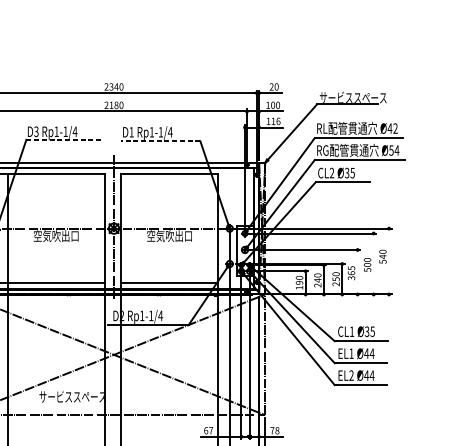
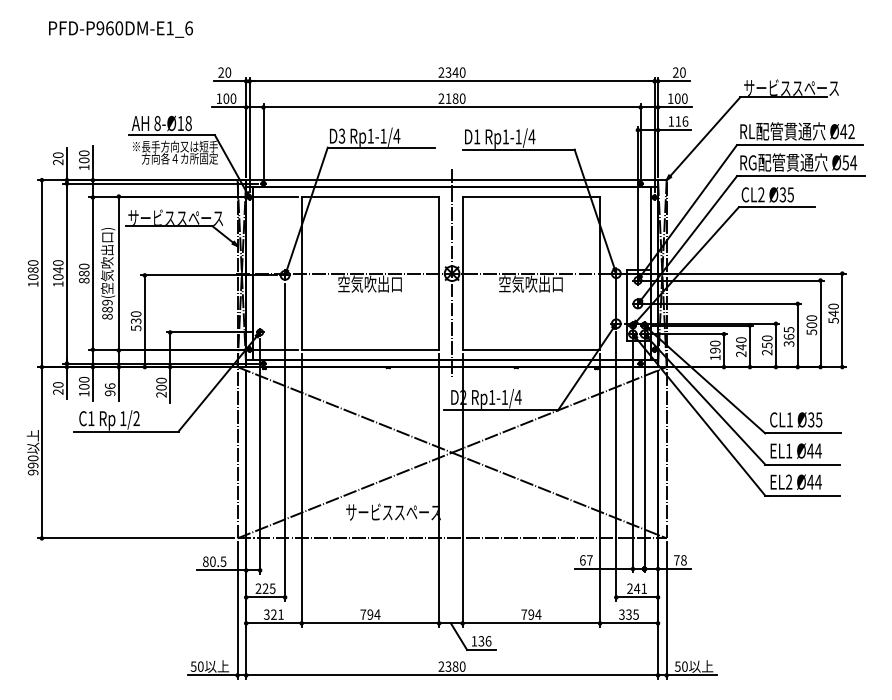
line: (64, 139) -> (381, 147), dashed -> solid
line: (160, 141) -> (518, 149), dashed -> solid
line: (389, 261) -> (842, 320), added
line: (373, 263) -> (820, 323), added
line: (357, 272) -> (797, 335), added

